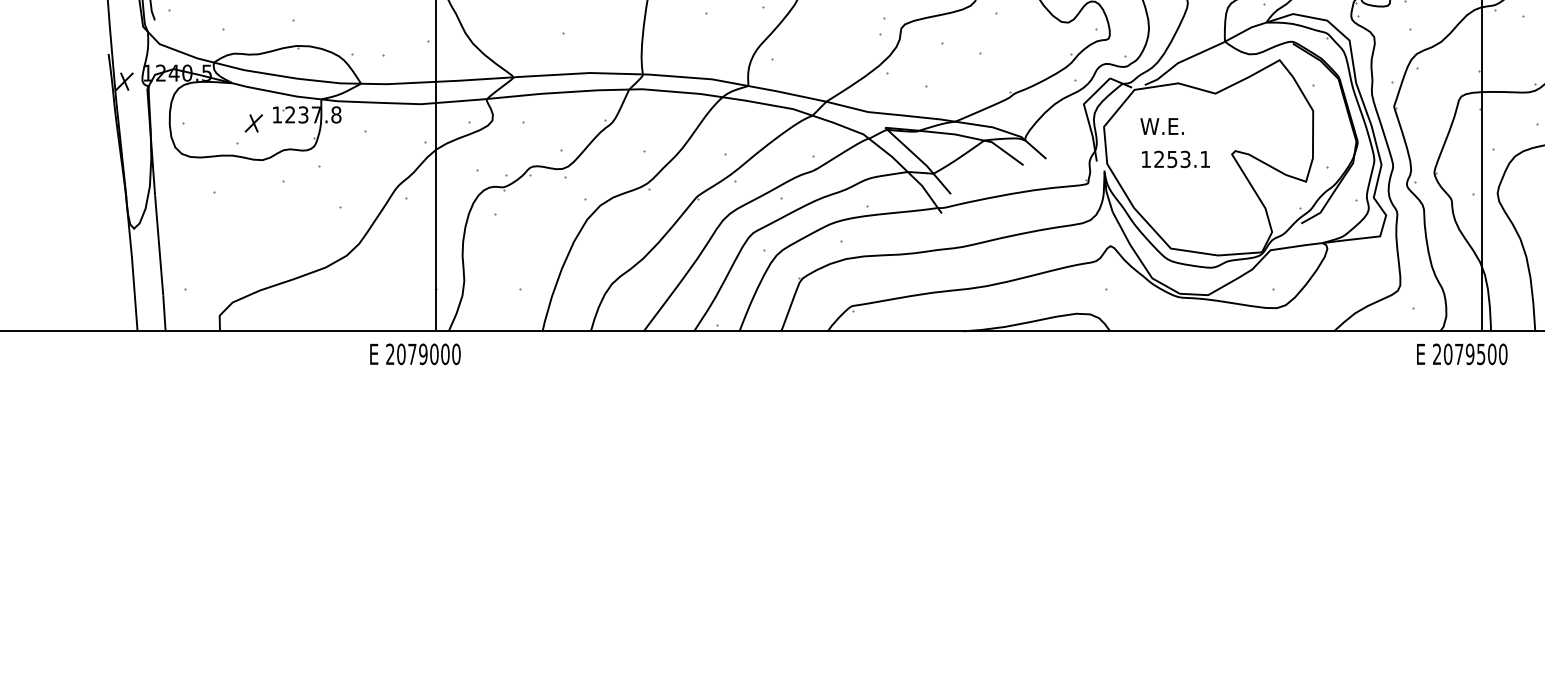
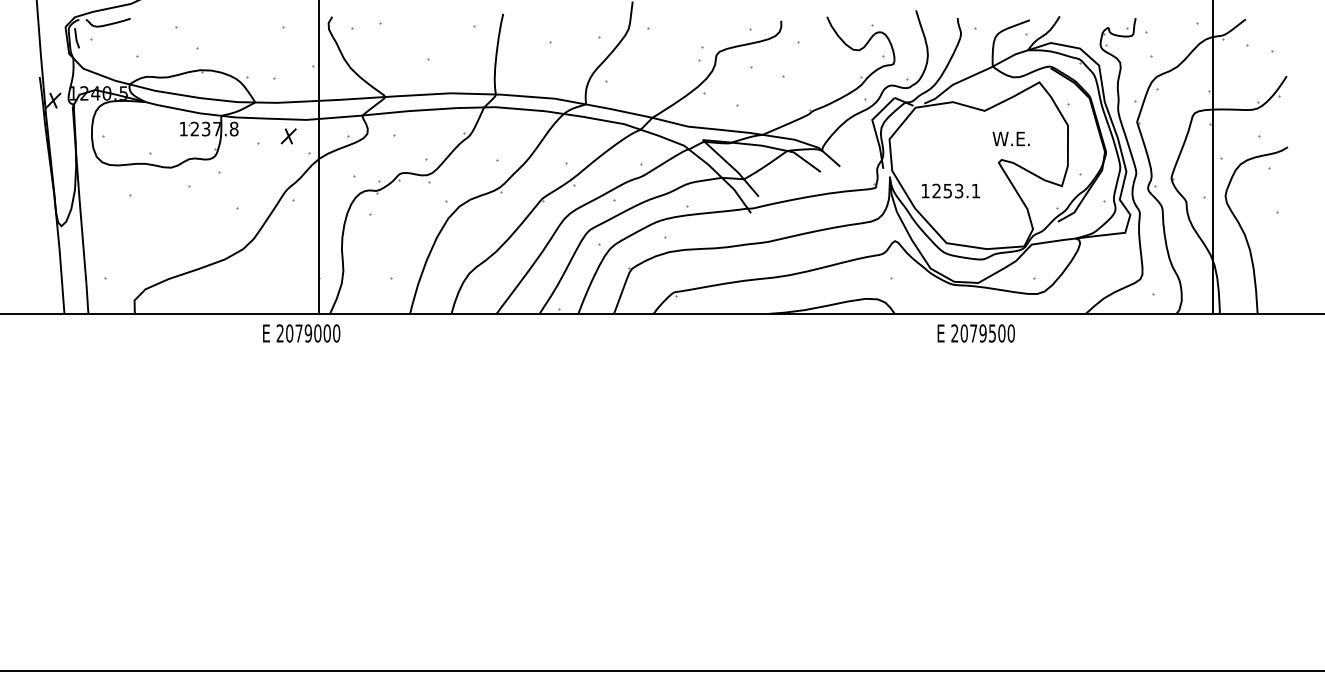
part: (253, 123) -> (288, 136), moved
text: (1161, 125) -> (1010, 138), moved
text: (1175, 158) -> (950, 190), moved
text: (1461, 354) -> (975, 333), moved

